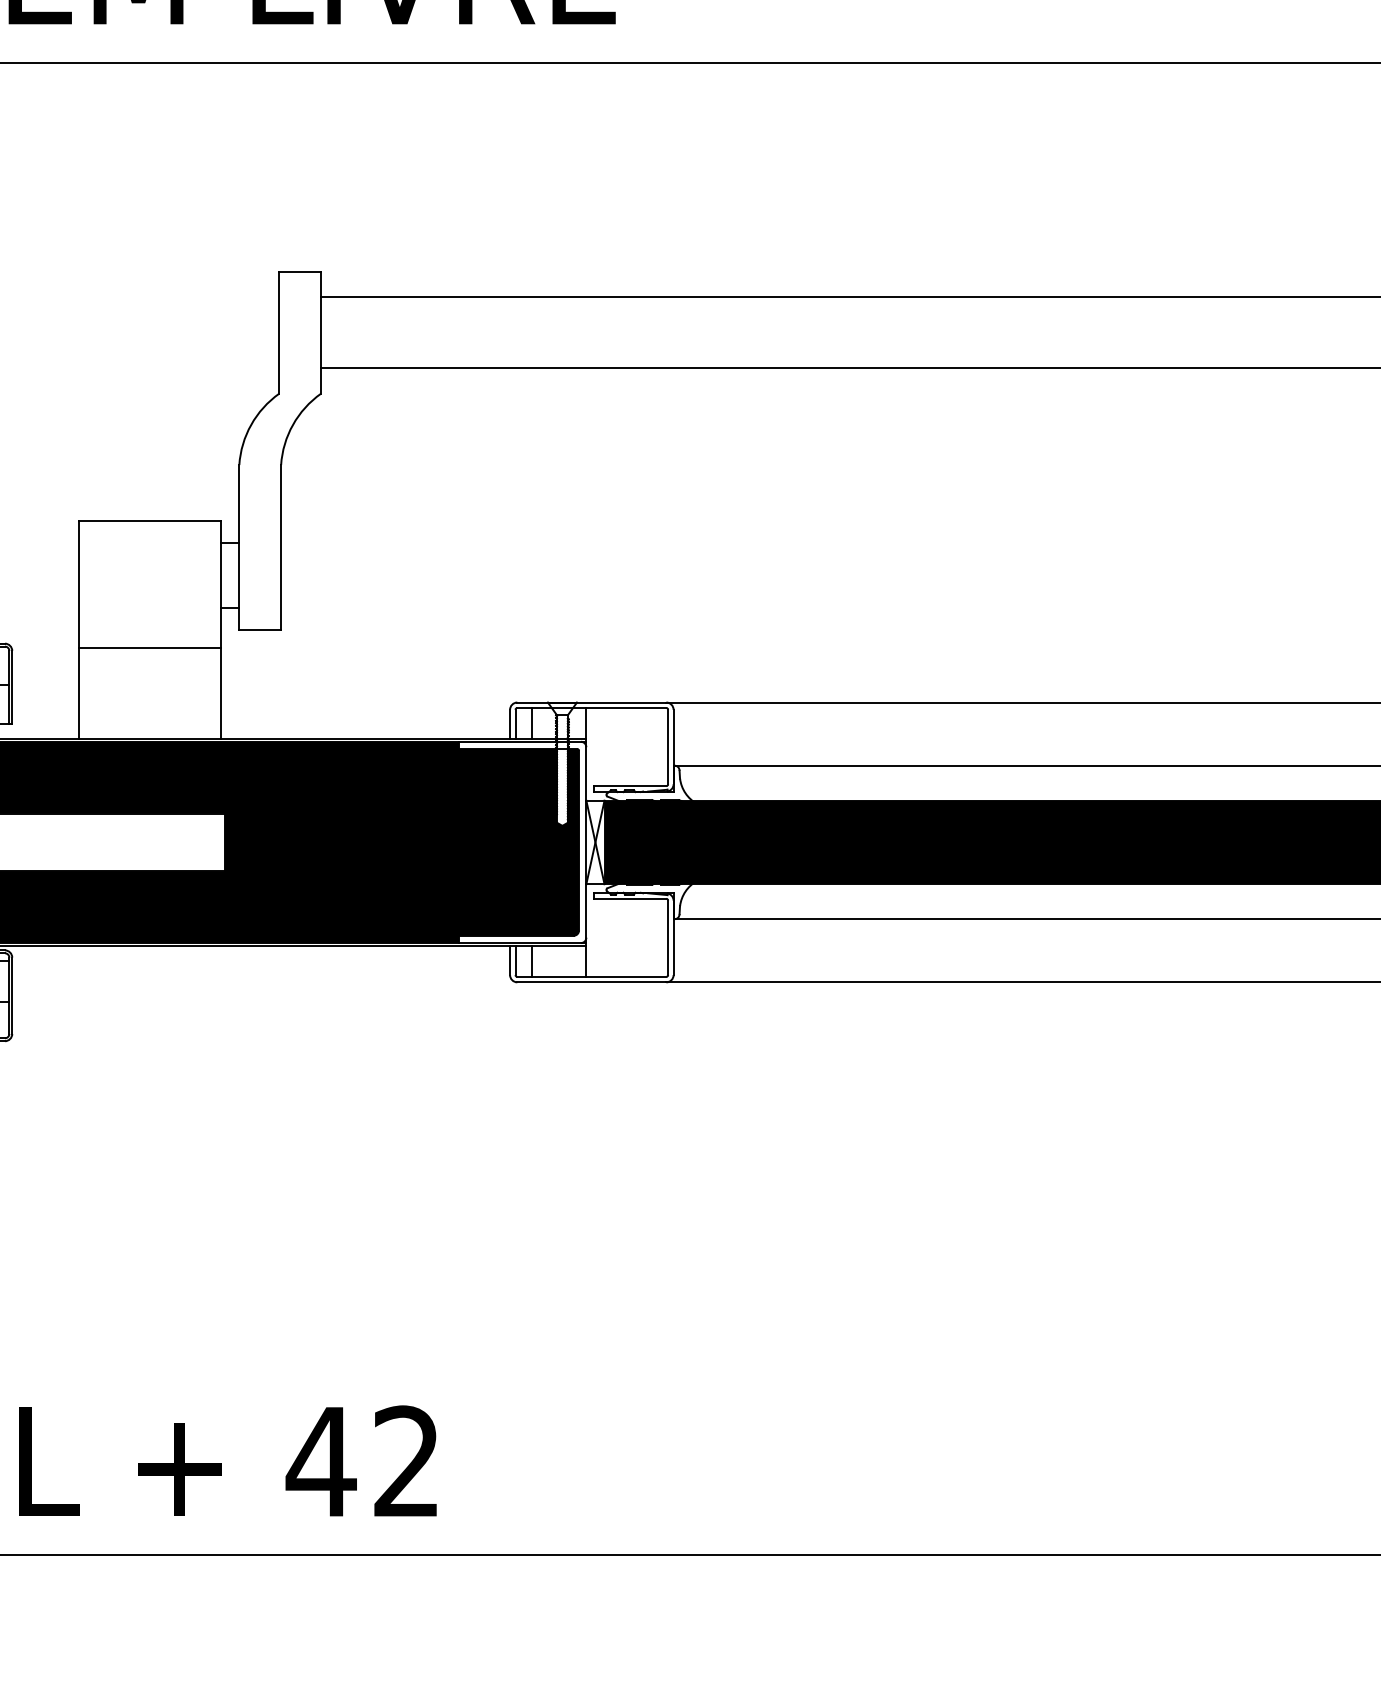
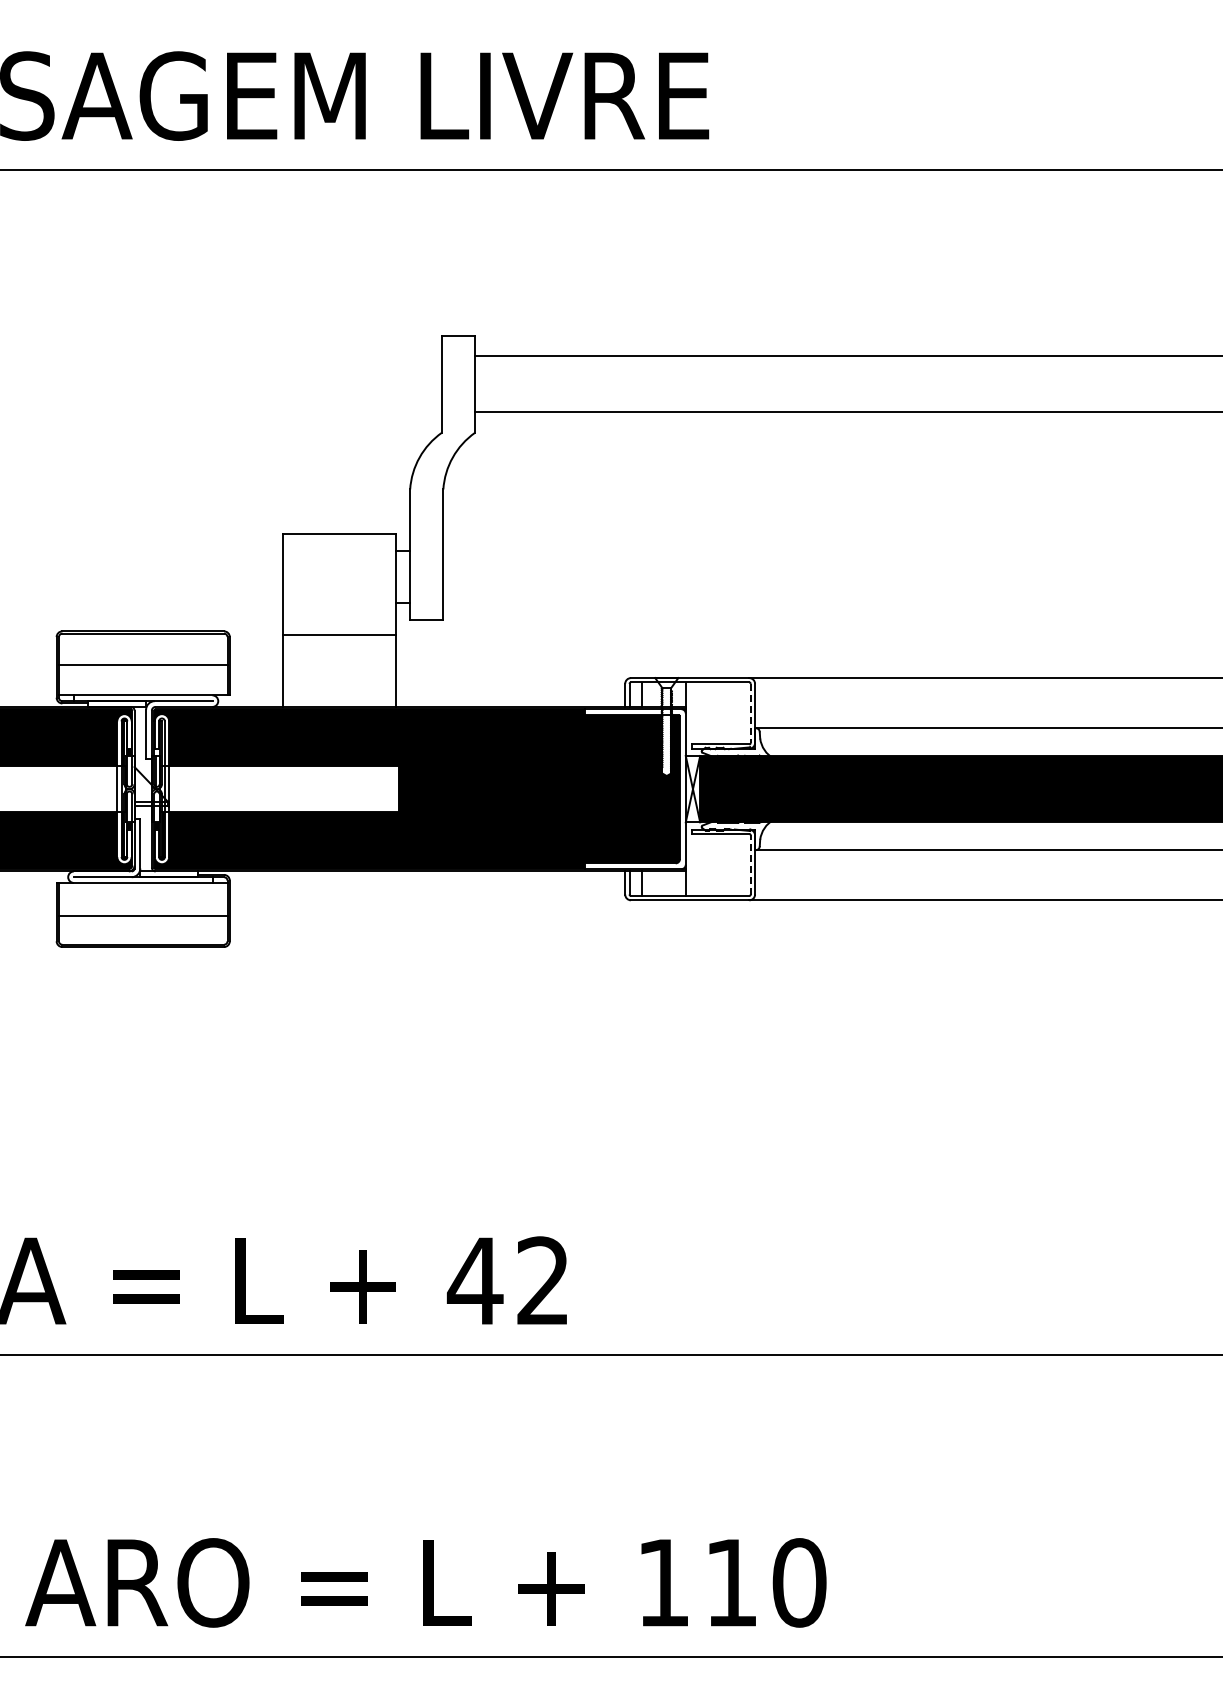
line: (667, 747) -> (750, 713), solid -> dashed
line: (667, 937) -> (750, 864), solid -> dashed

